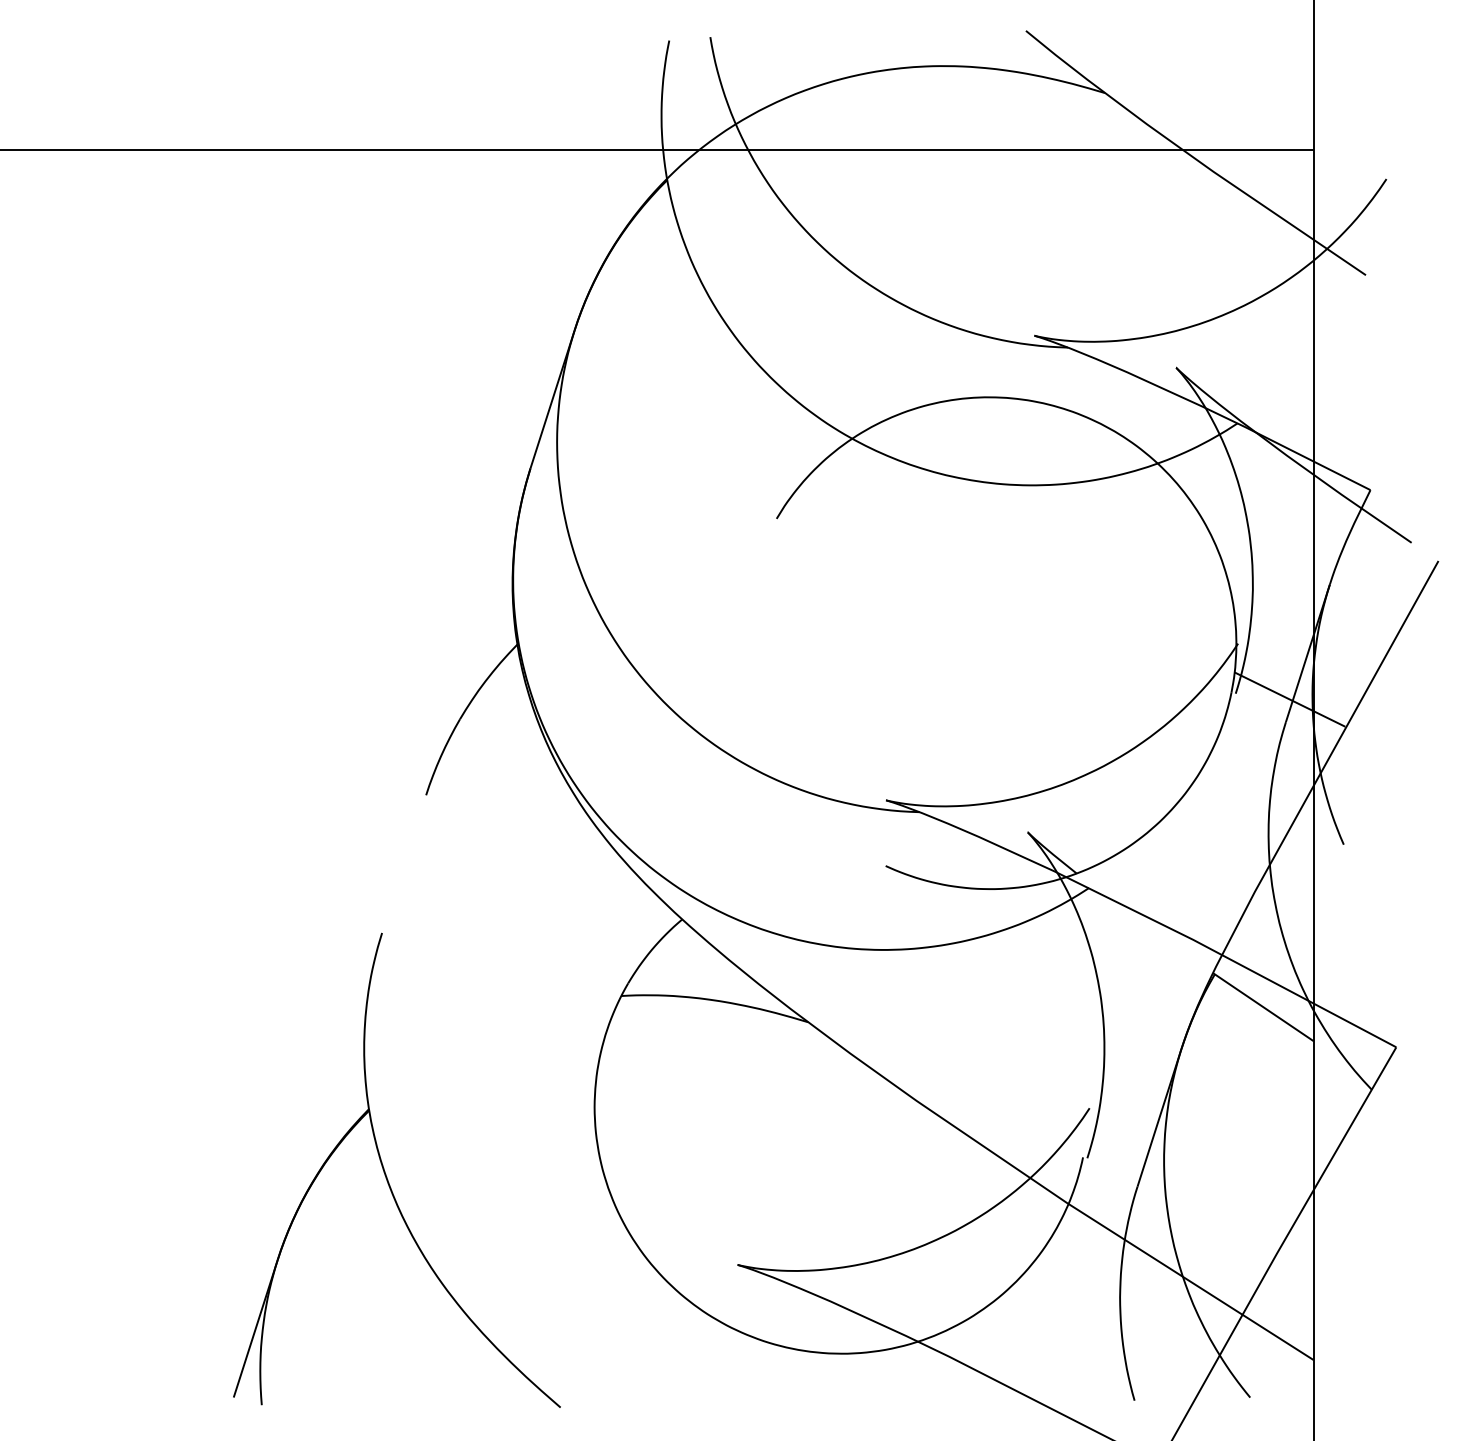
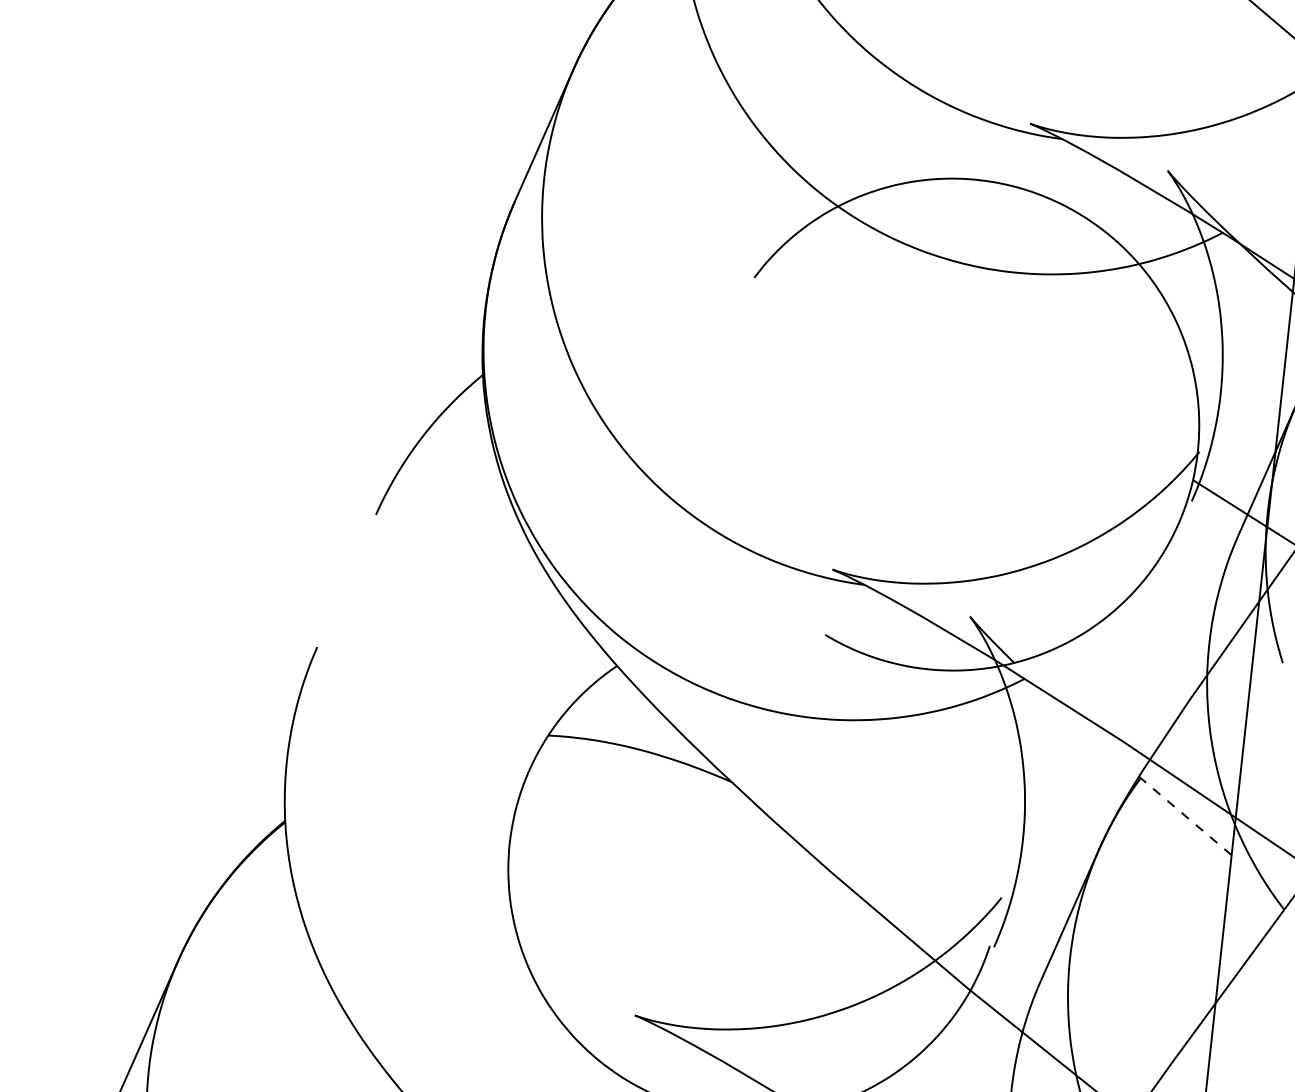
line: (1263, 1007) -> (1185, 816), solid -> dashed

